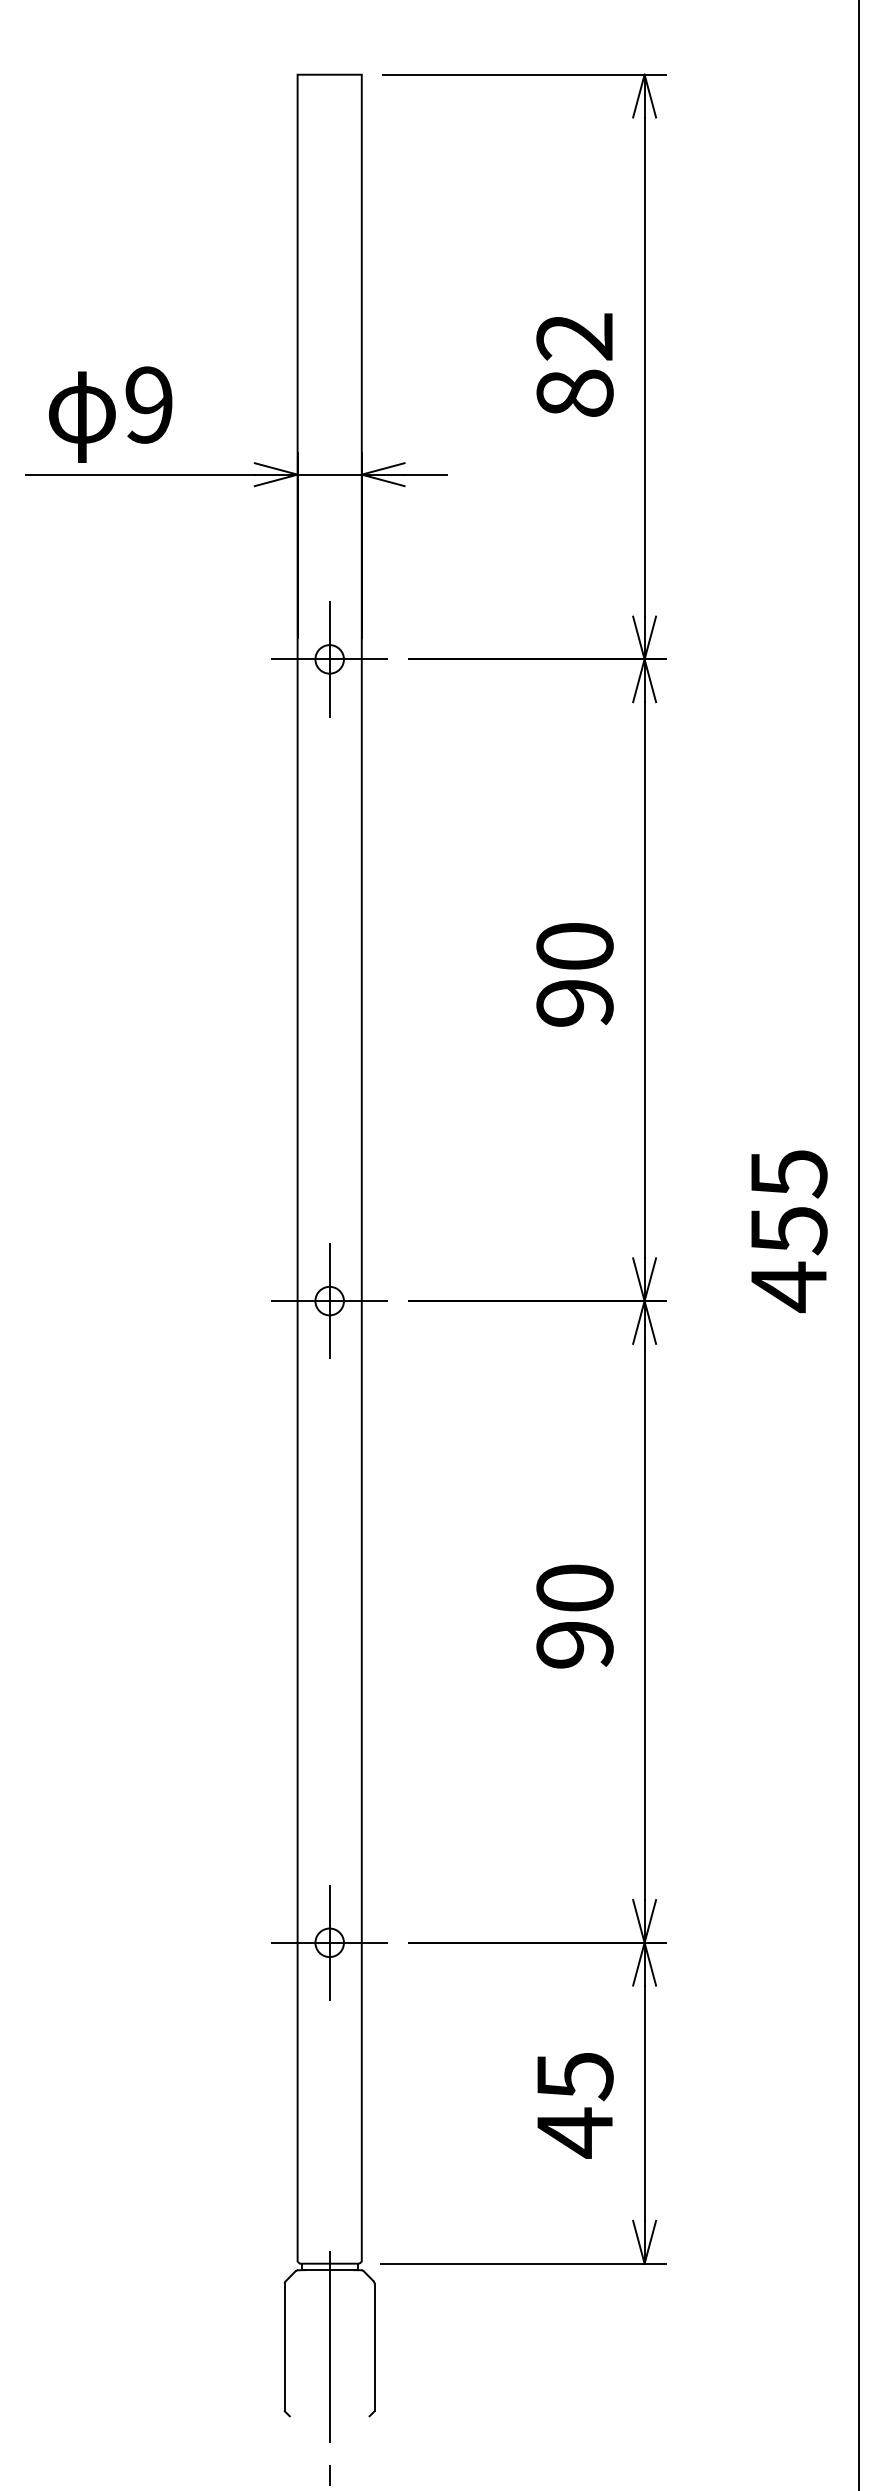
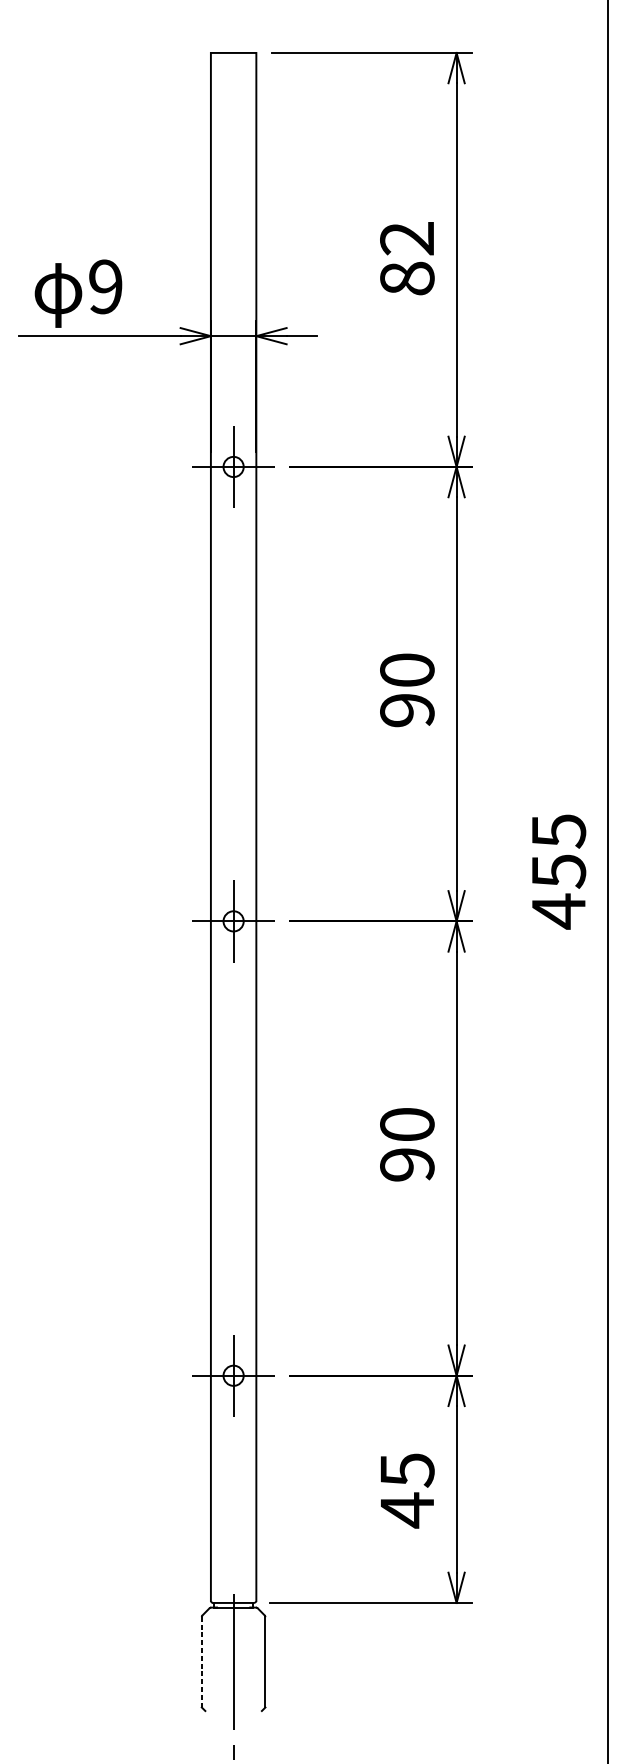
line: (284, 2347) -> (201, 1662), solid -> dashed

